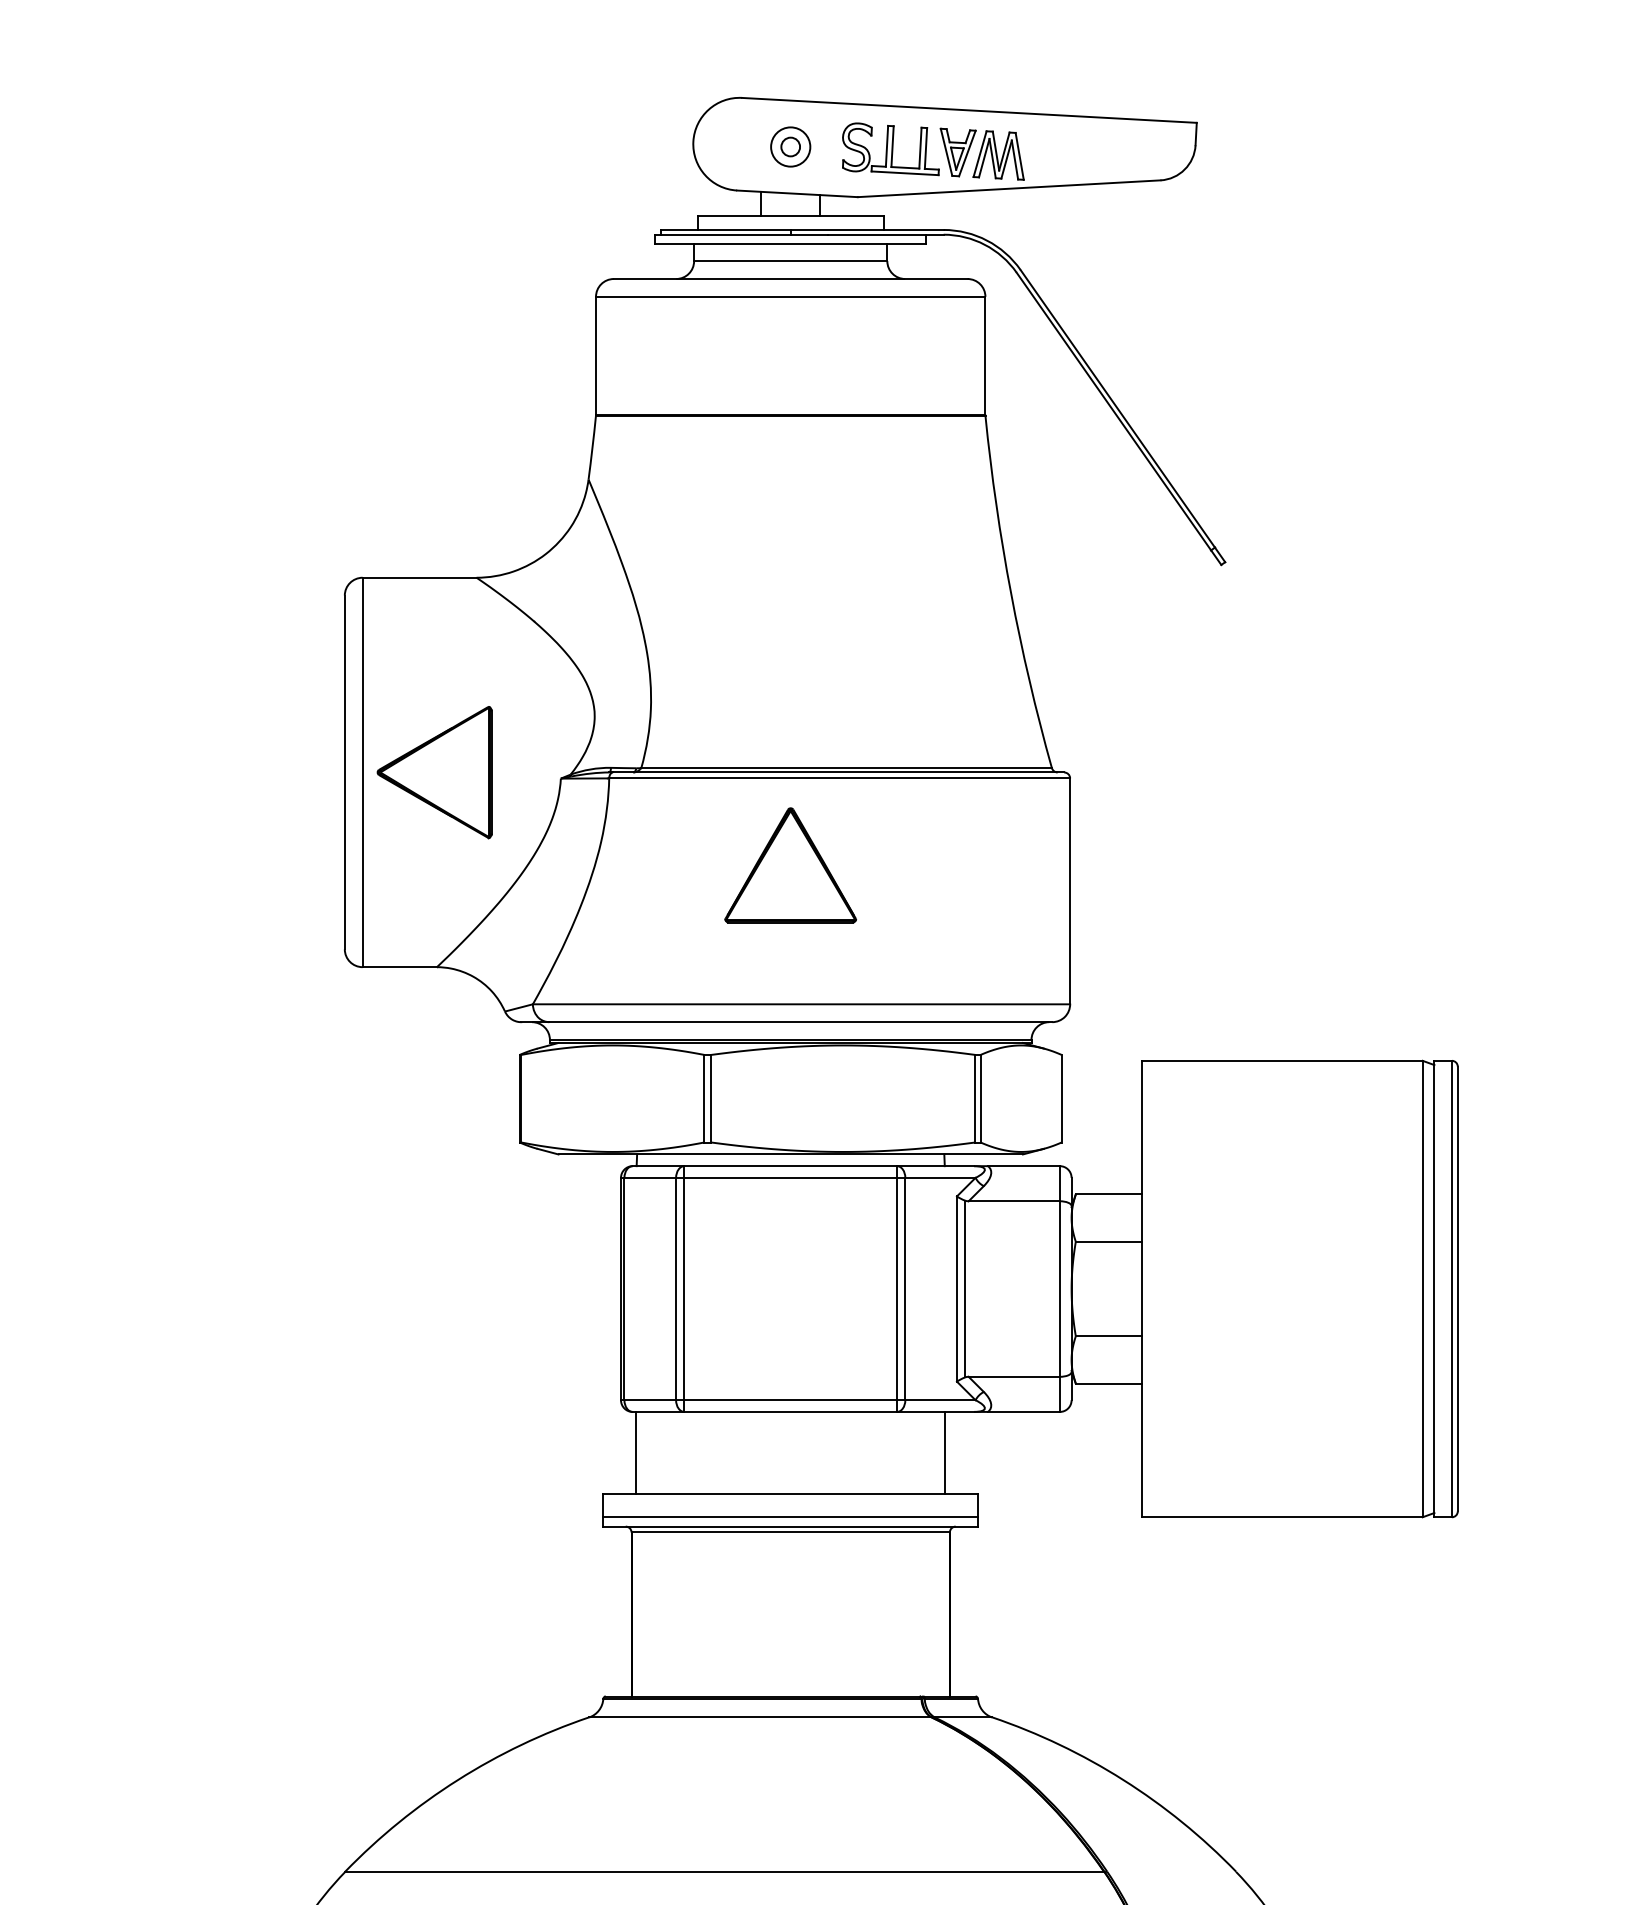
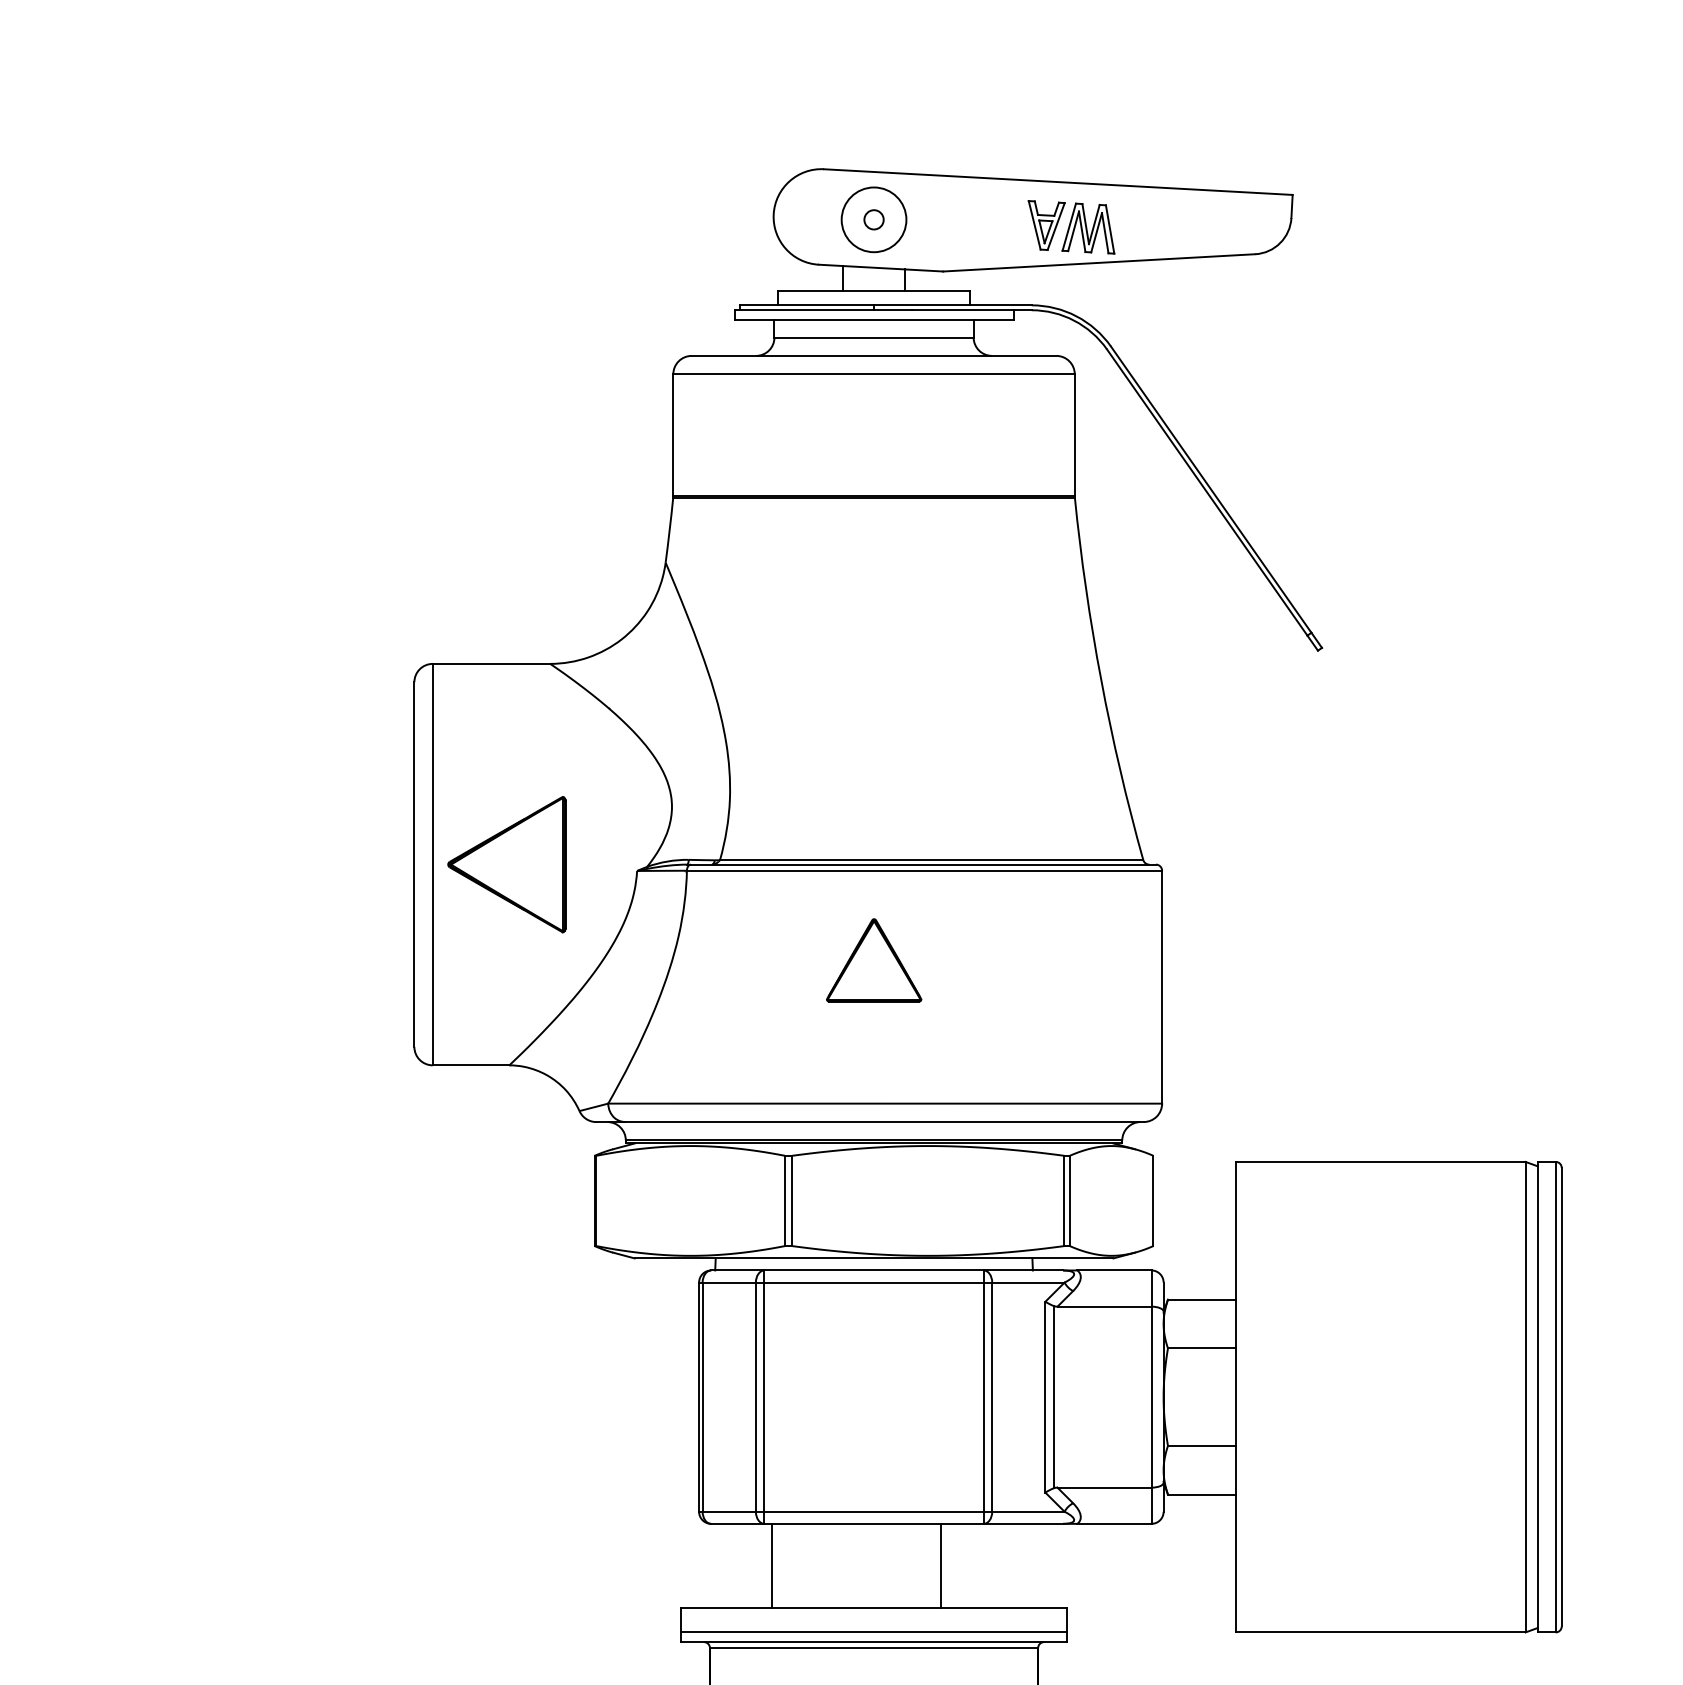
circle: (790, 146) -> (873, 219), size x1.6
part: (890, 149) -> (976, 222), removed
part: (790, 865) -> (873, 960), size x0.7
line: (636, 1452) -> (771, 1565), moved
line: (945, 1452) -> (940, 1565), moved

